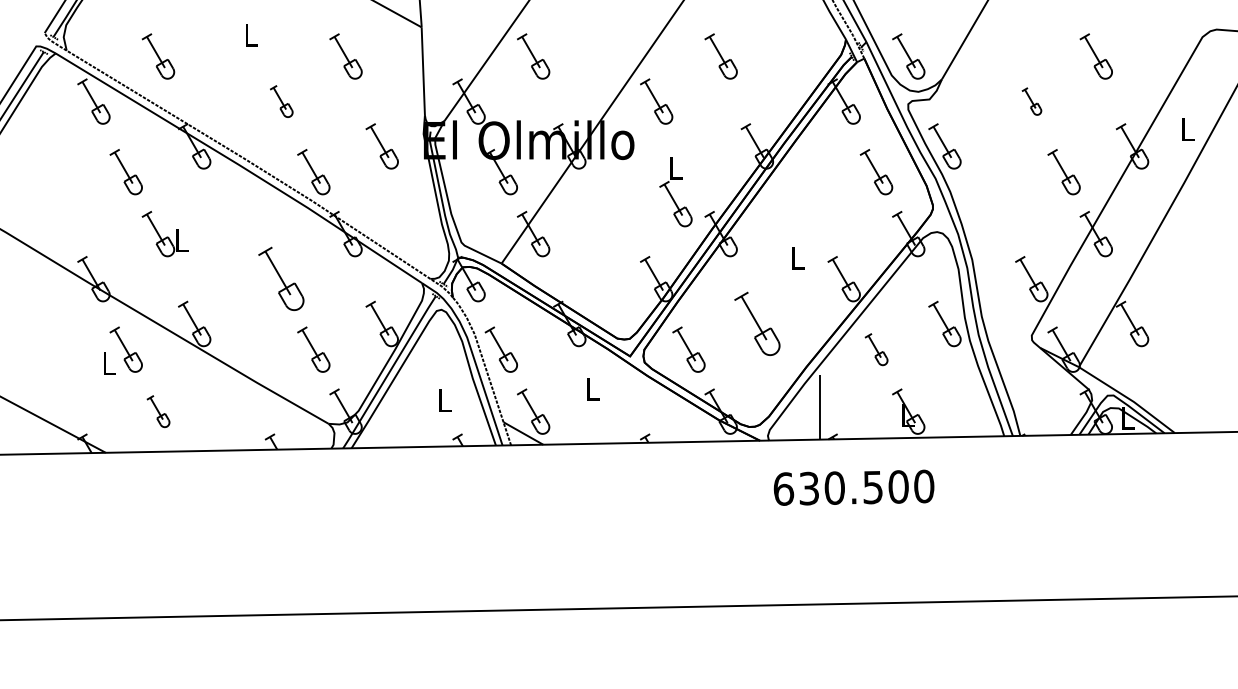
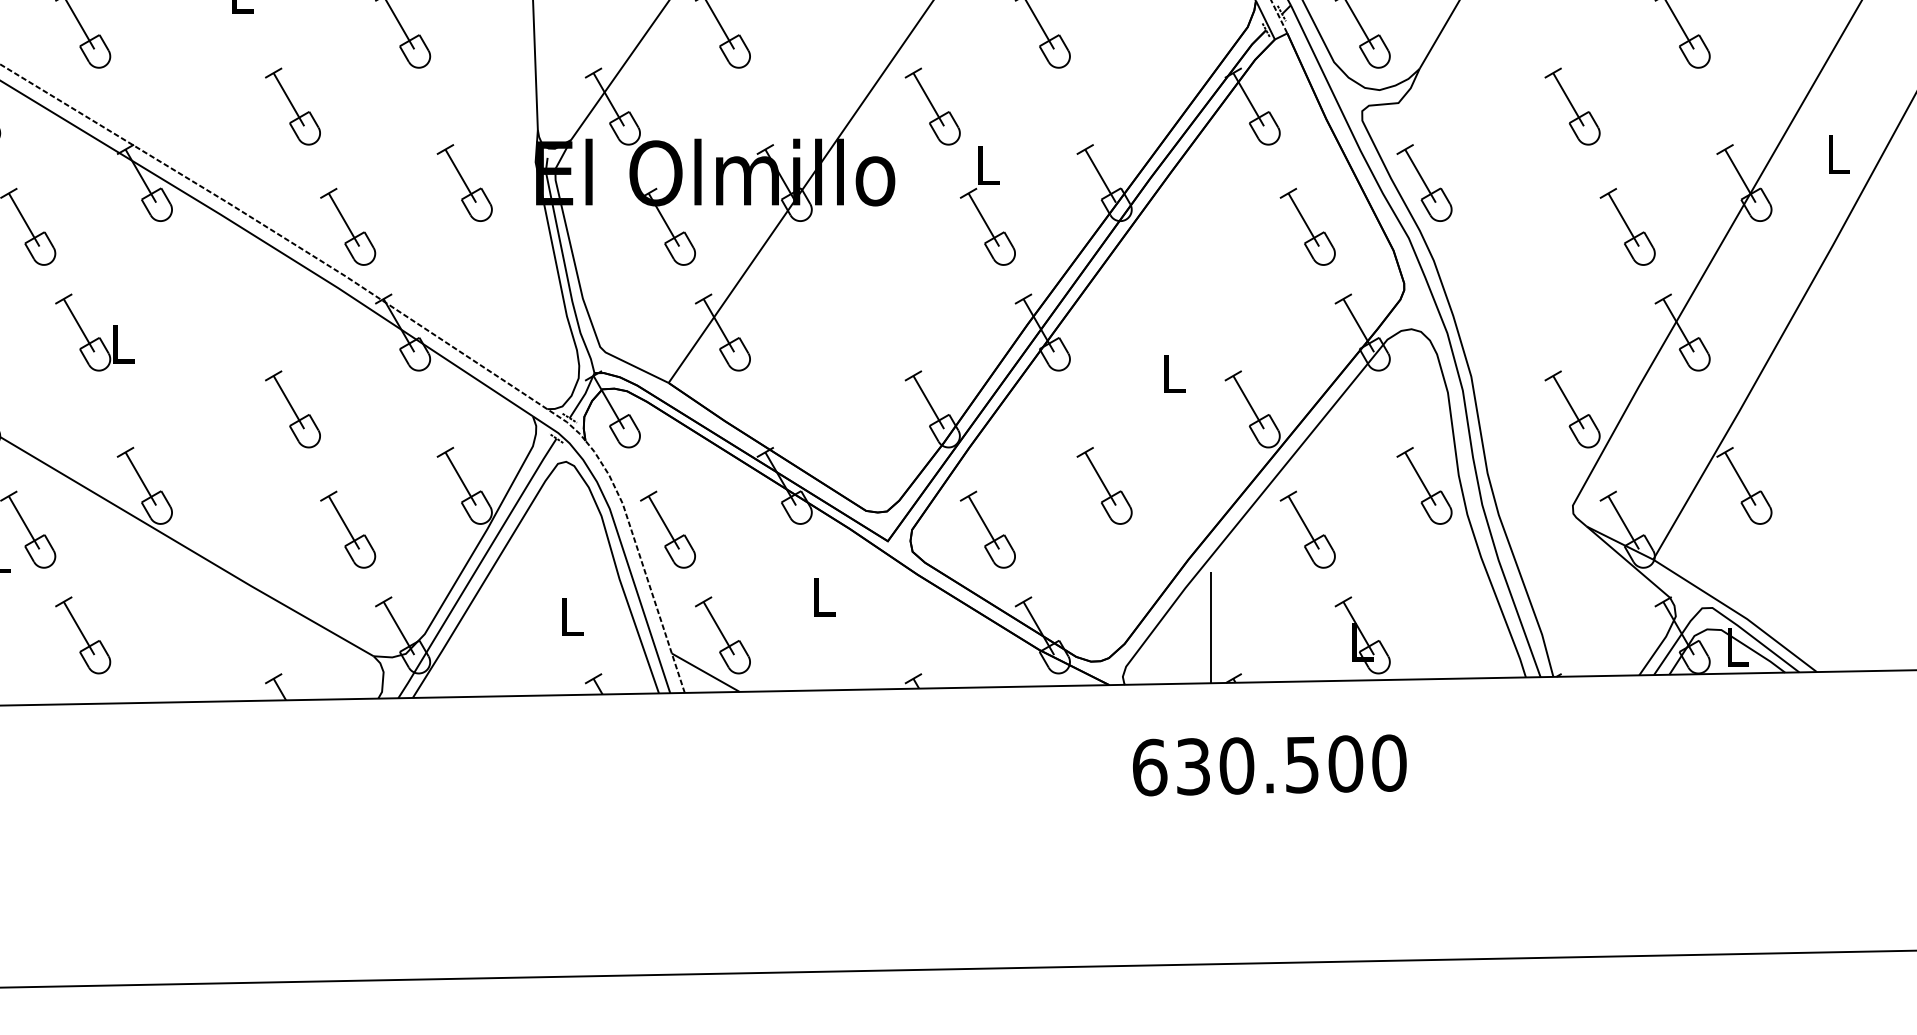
part: (281, 101) -> (293, 106), size x1.43
part: (1031, 101) -> (1572, 106), size x1.67
part: (675, 192) -> (987, 207), moved
part: (281, 279) -> (293, 410), size x0.71
part: (756, 323) -> (1103, 485), size x0.71
part: (876, 349) -> (1308, 529), size x1.43
part: (158, 411) -> (83, 635), size x1.43

